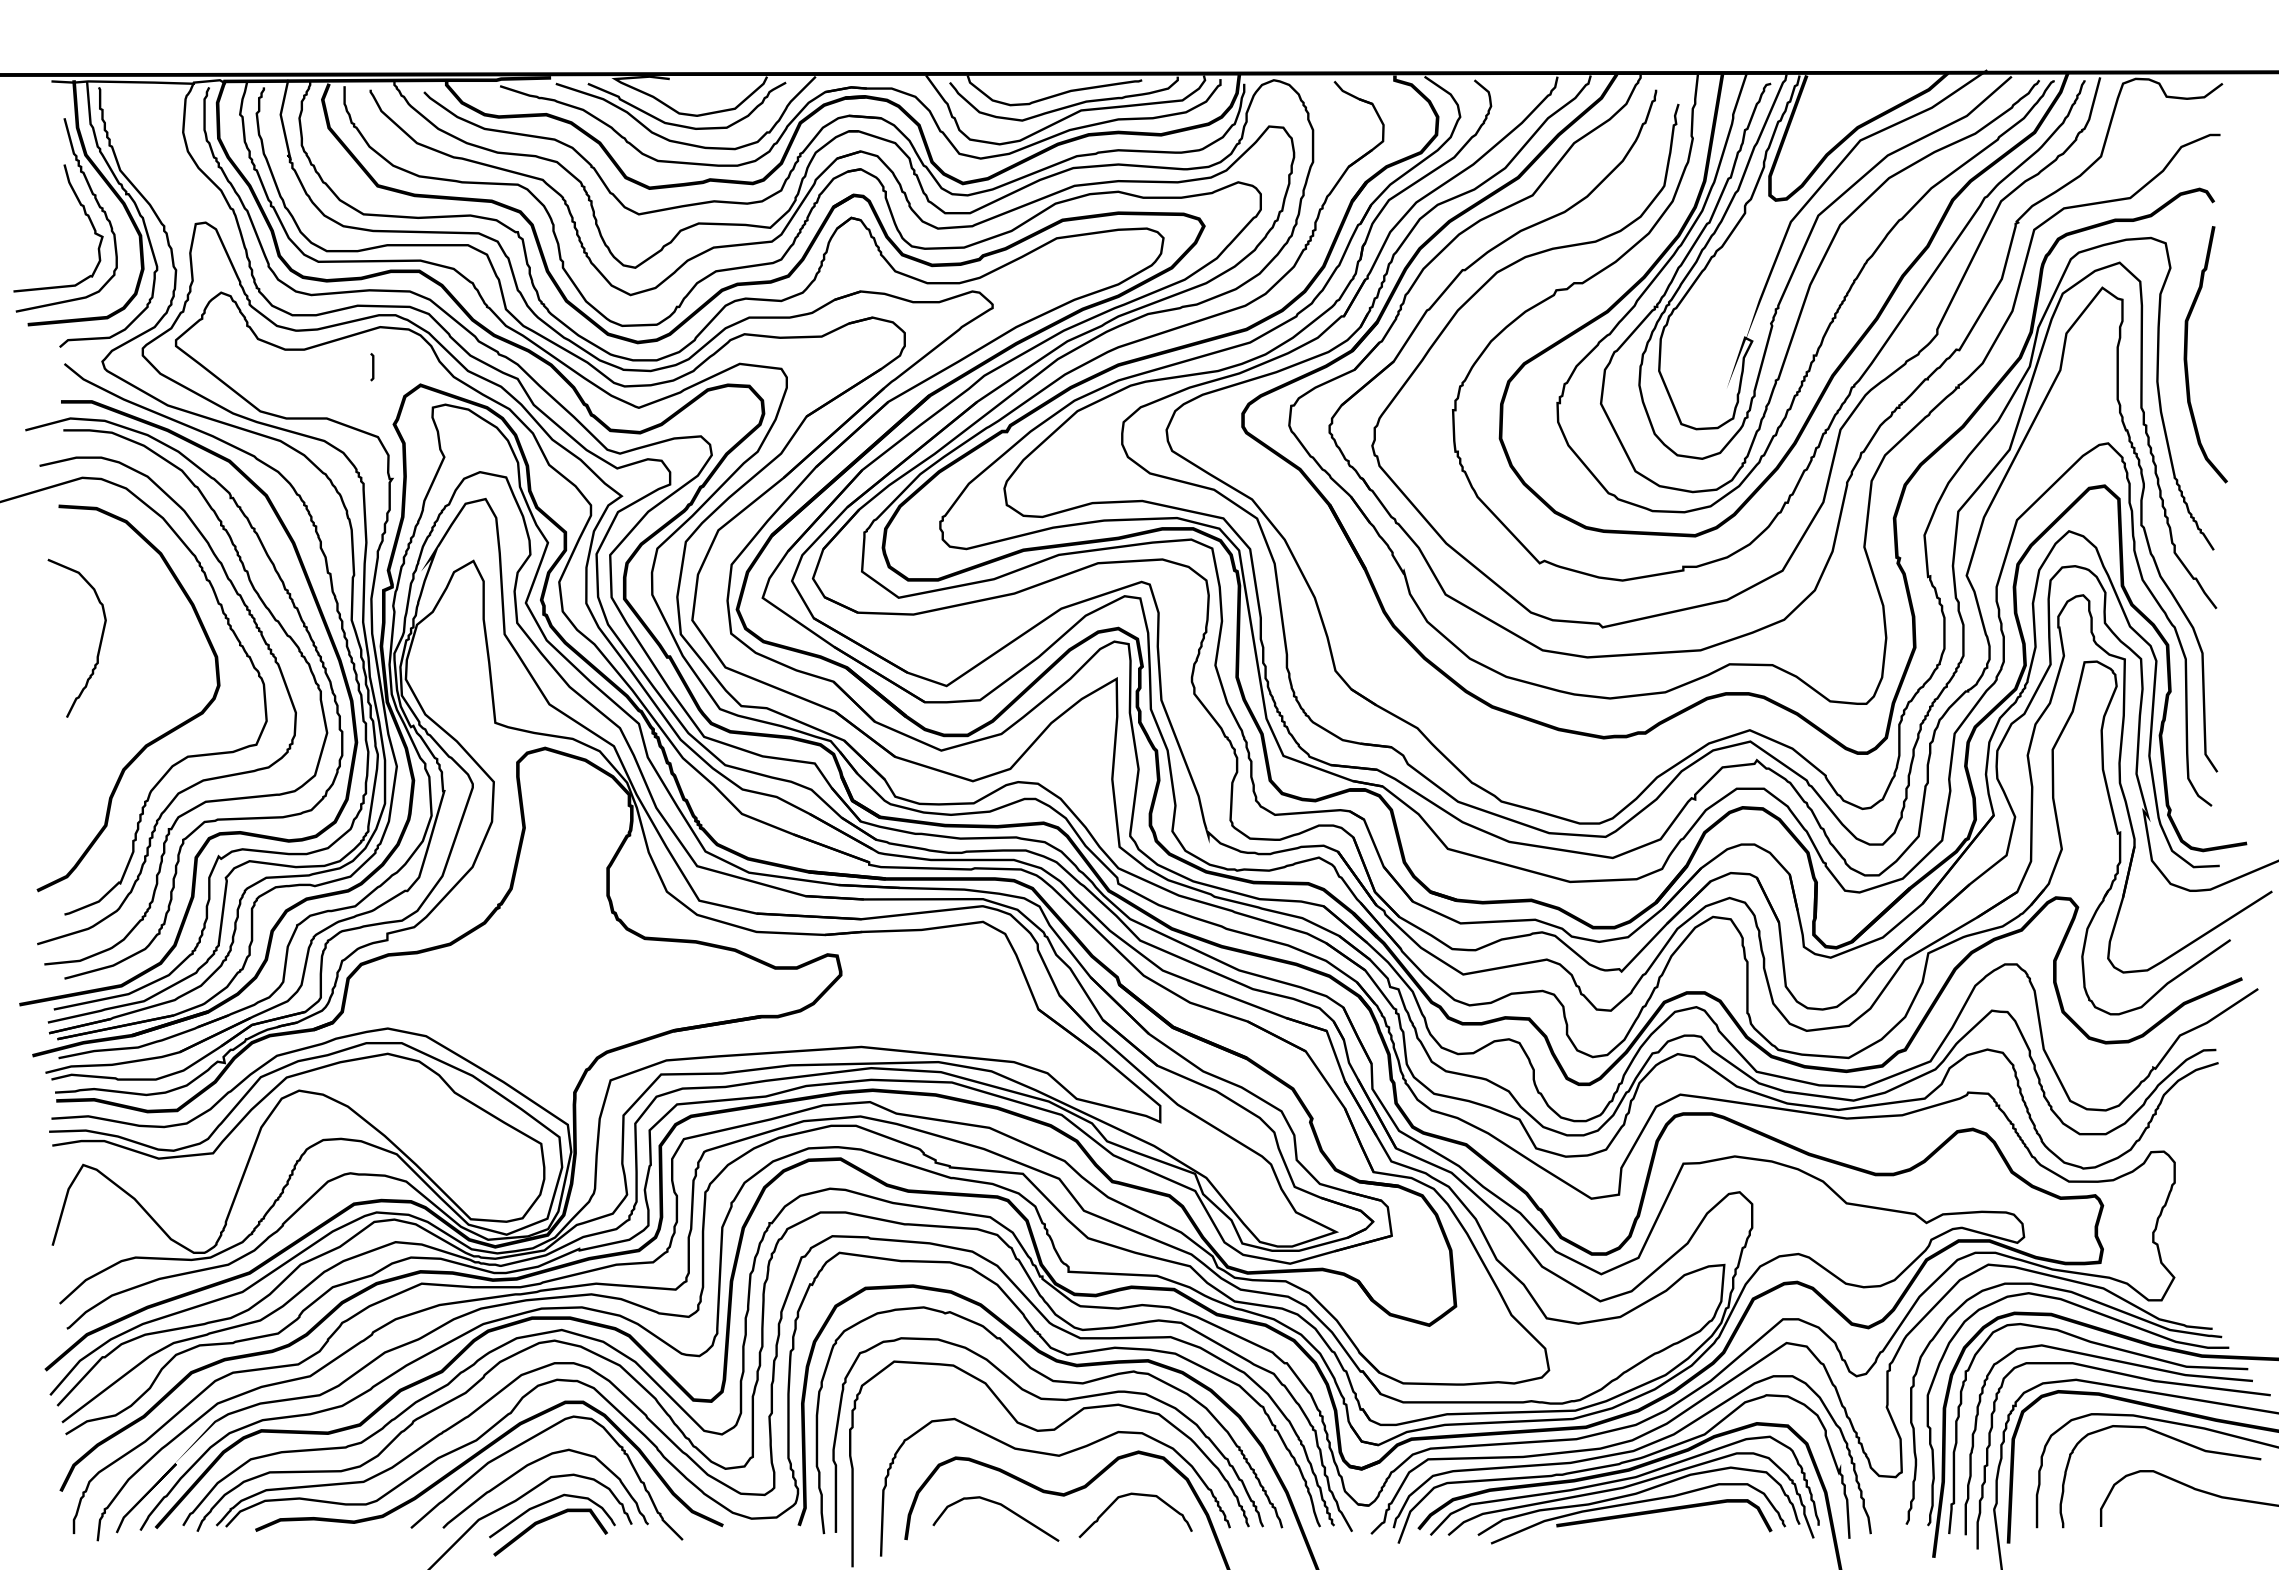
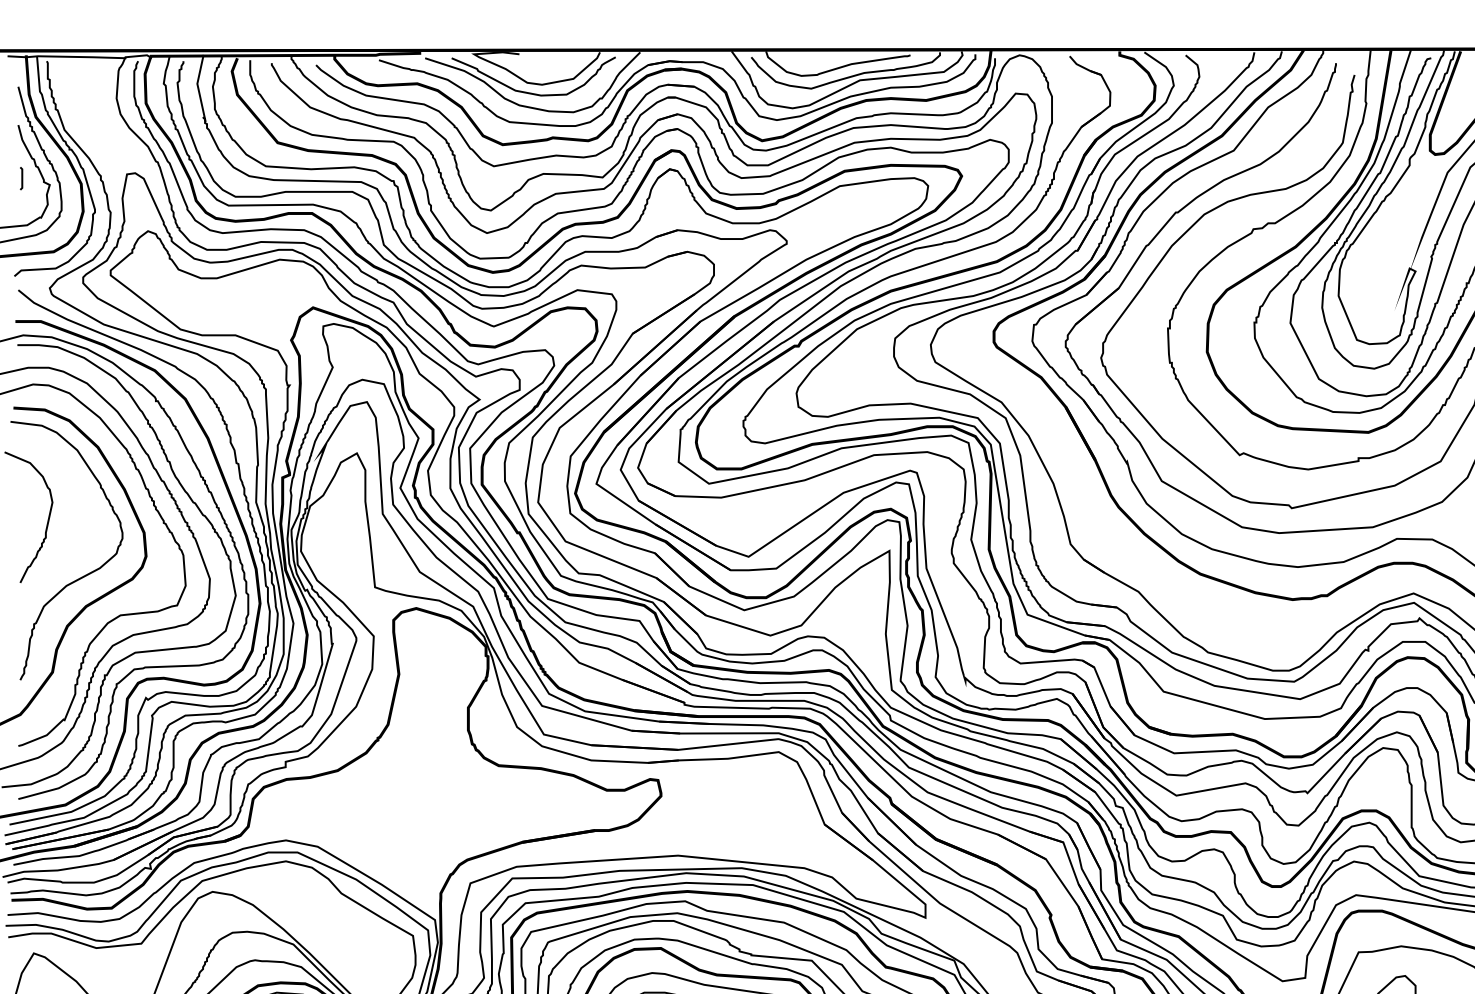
line: (372, 367) -> (21, 178), moved
curve: (139, 710) -> (80, 577), added

